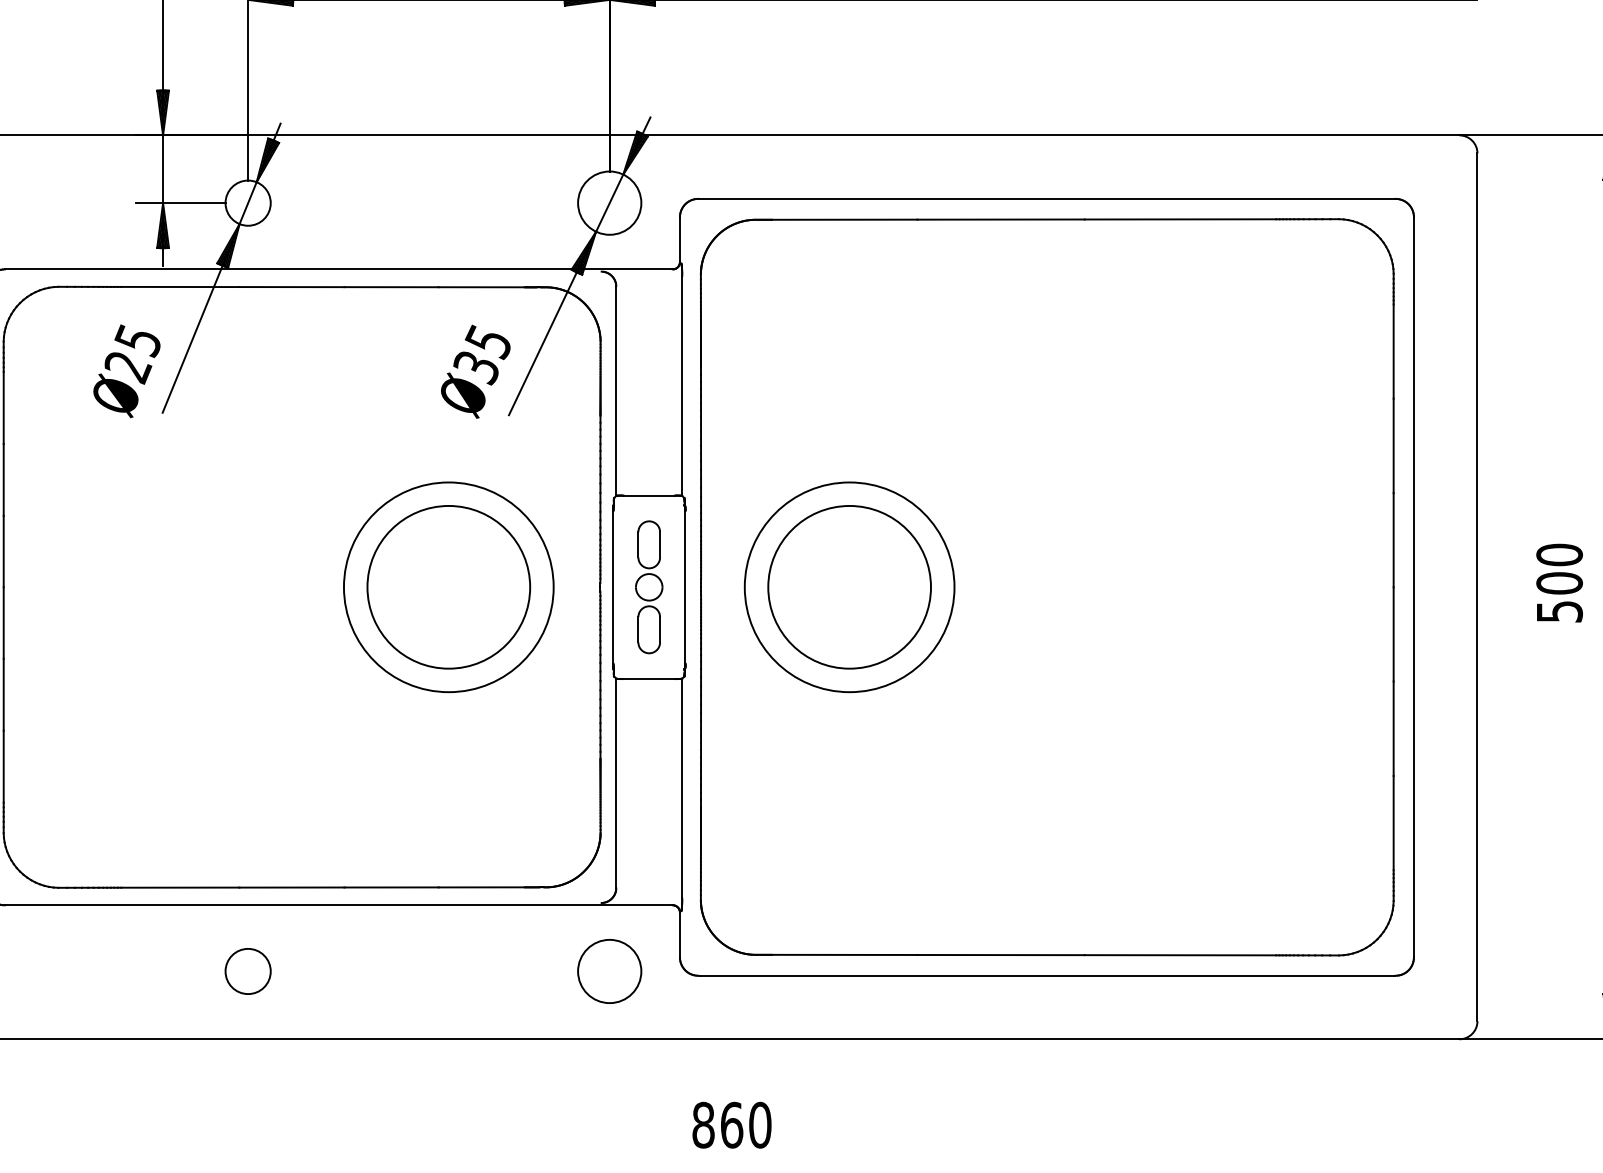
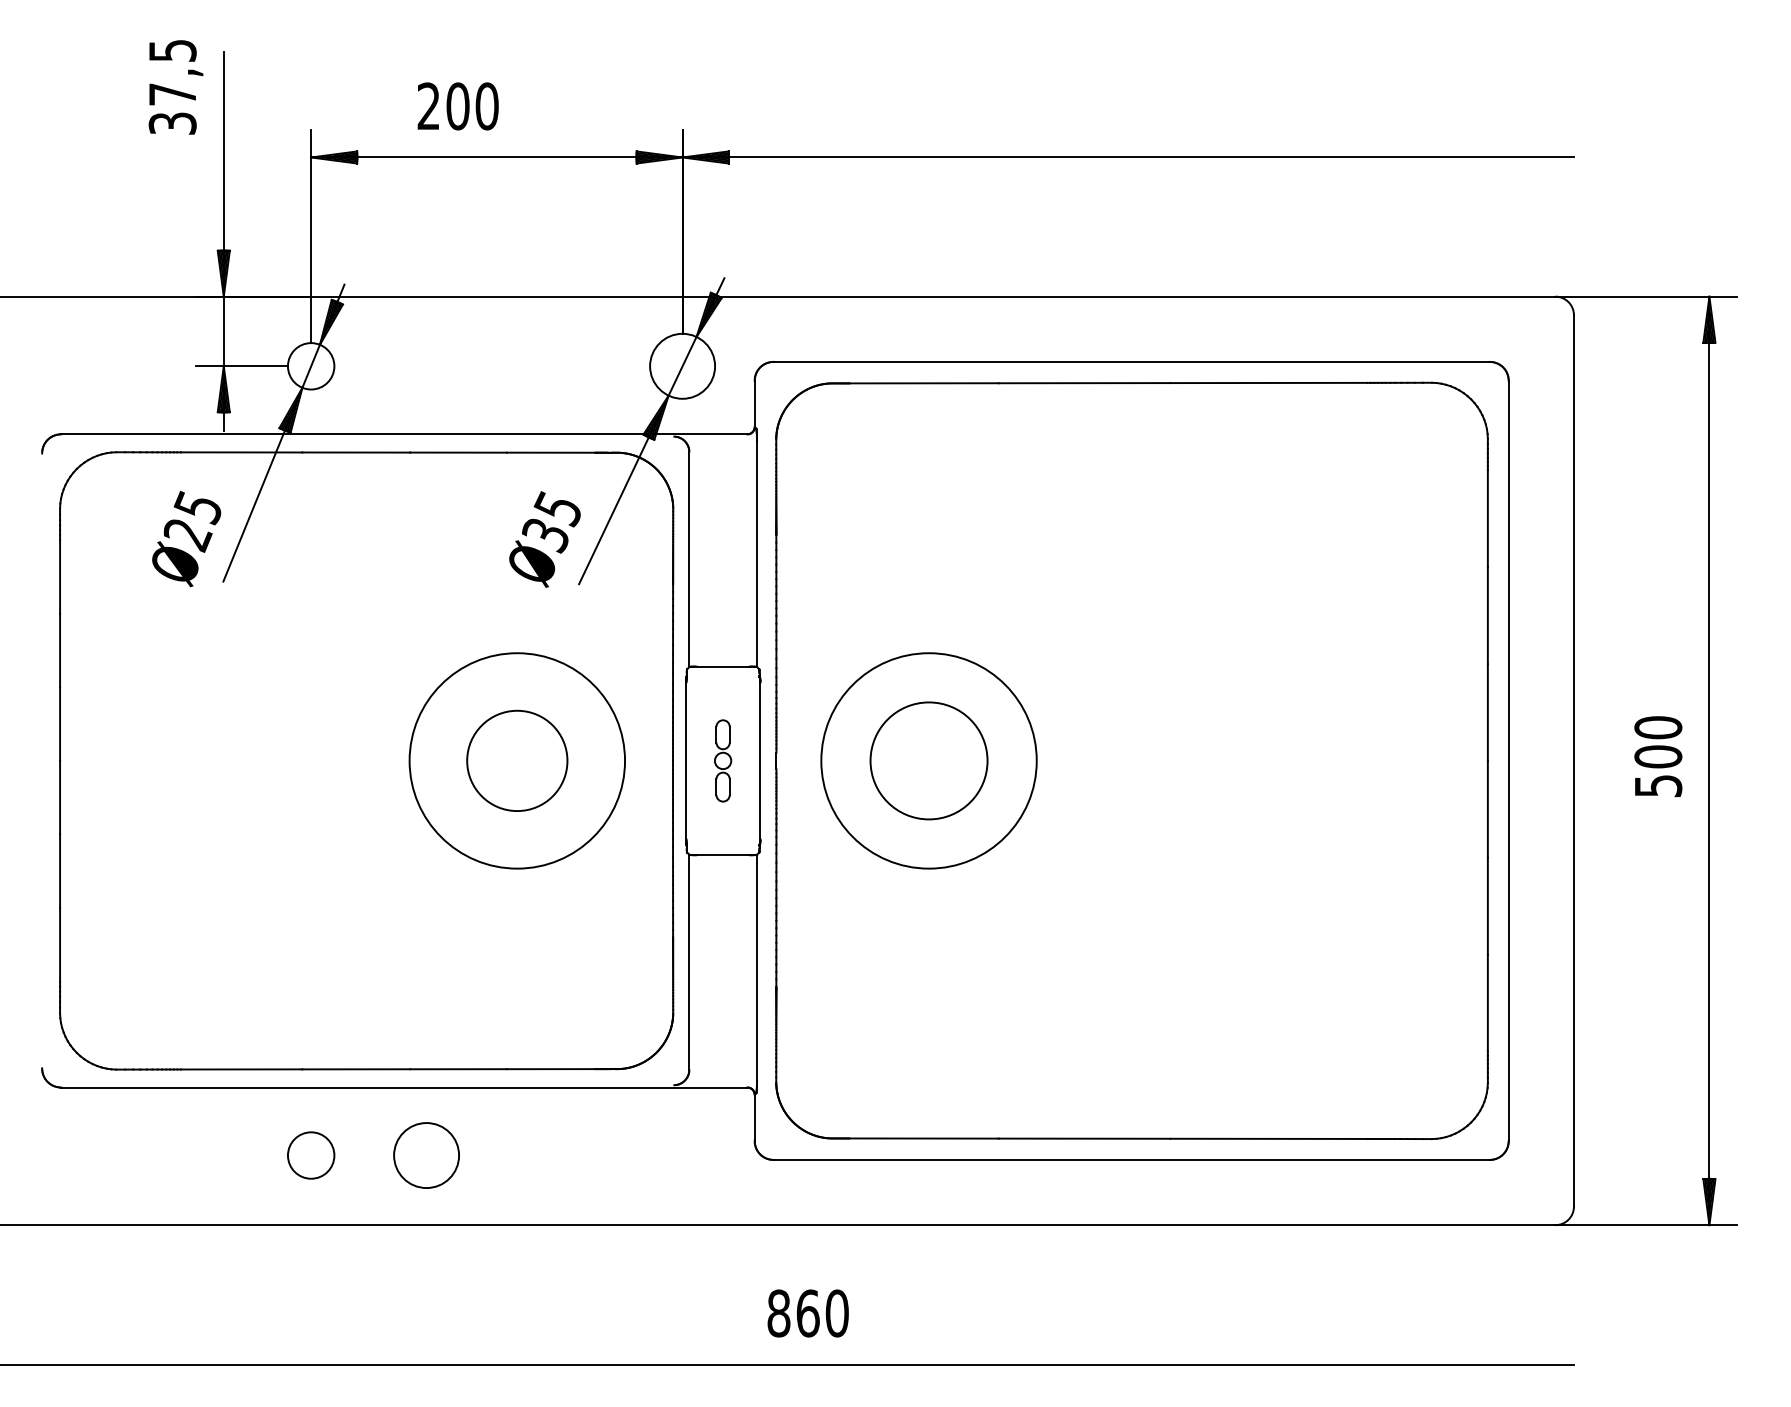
circle: (448, 586) -> (516, 760), size x0.6
part: (648, 586) -> (722, 760), size x0.6
circle: (849, 586) -> (928, 760), size x0.7
circle: (609, 971) -> (426, 1155), moved

